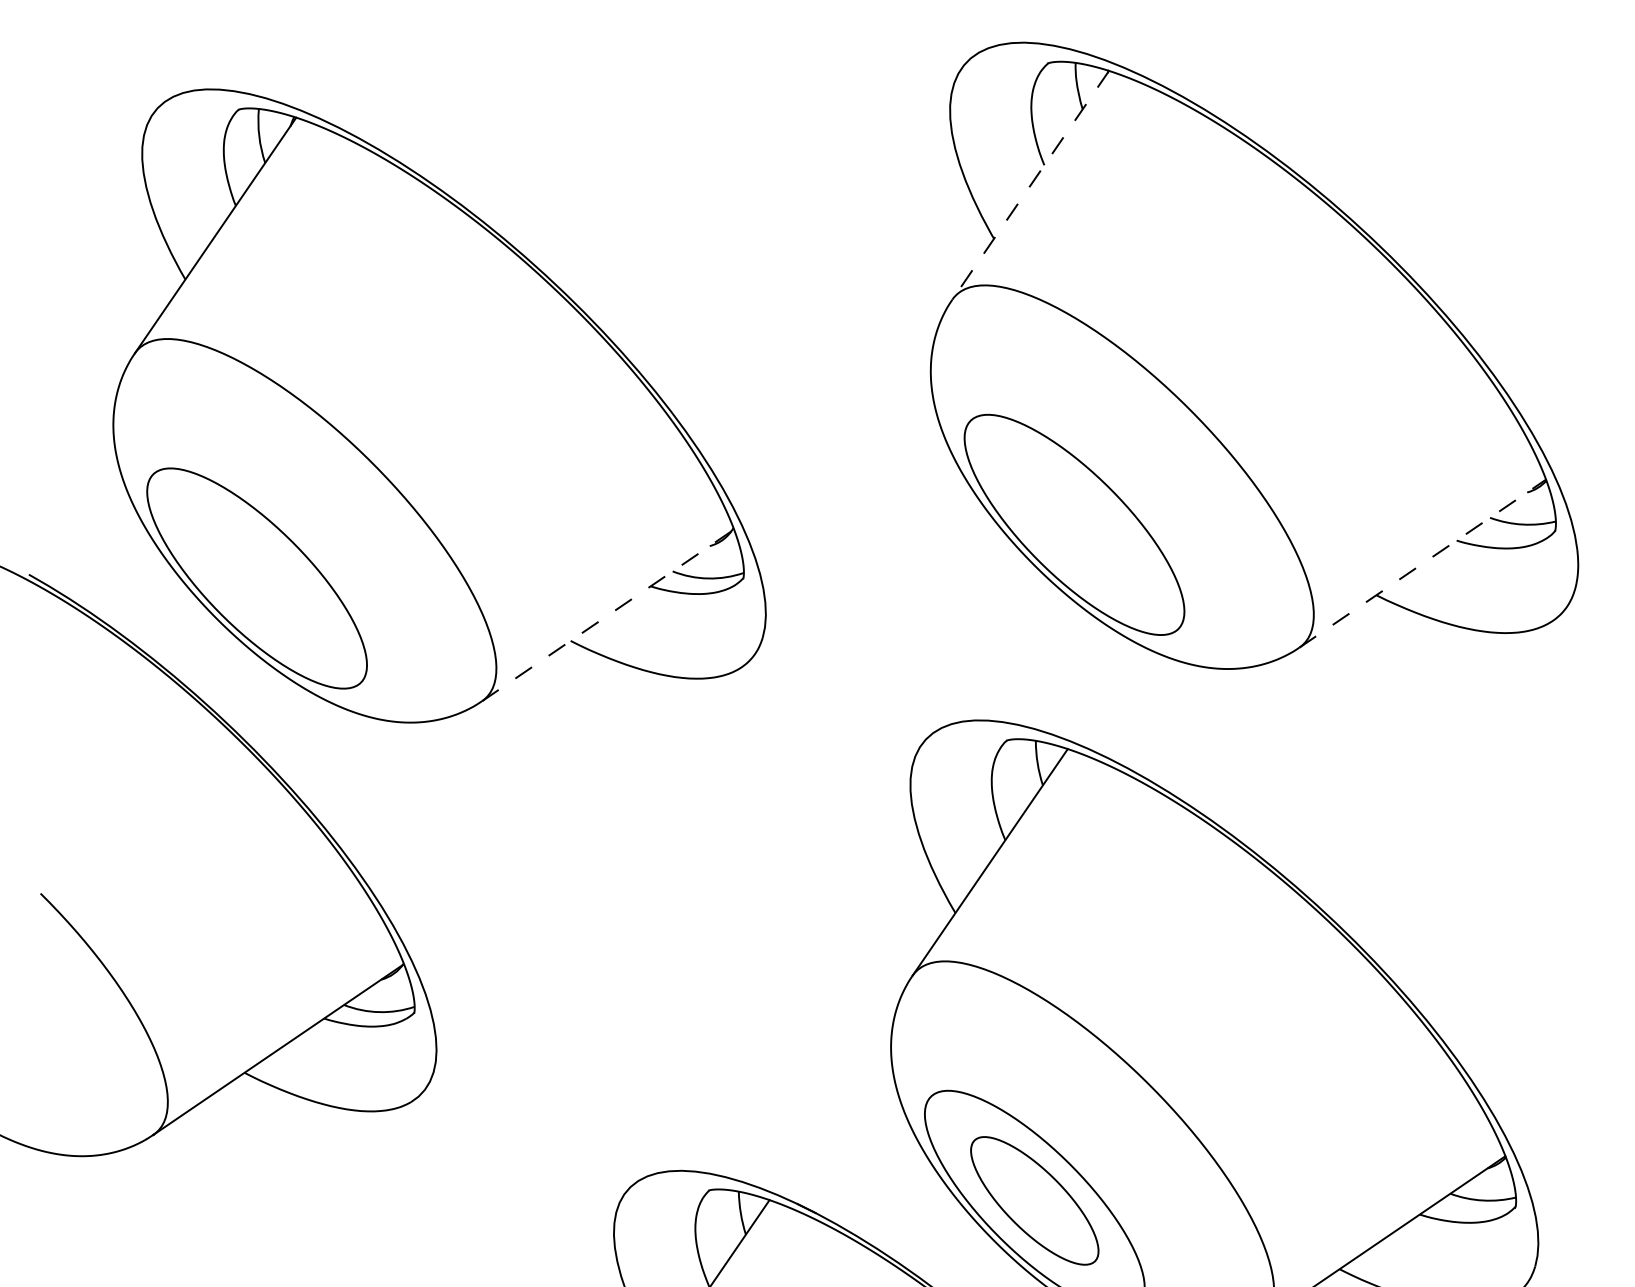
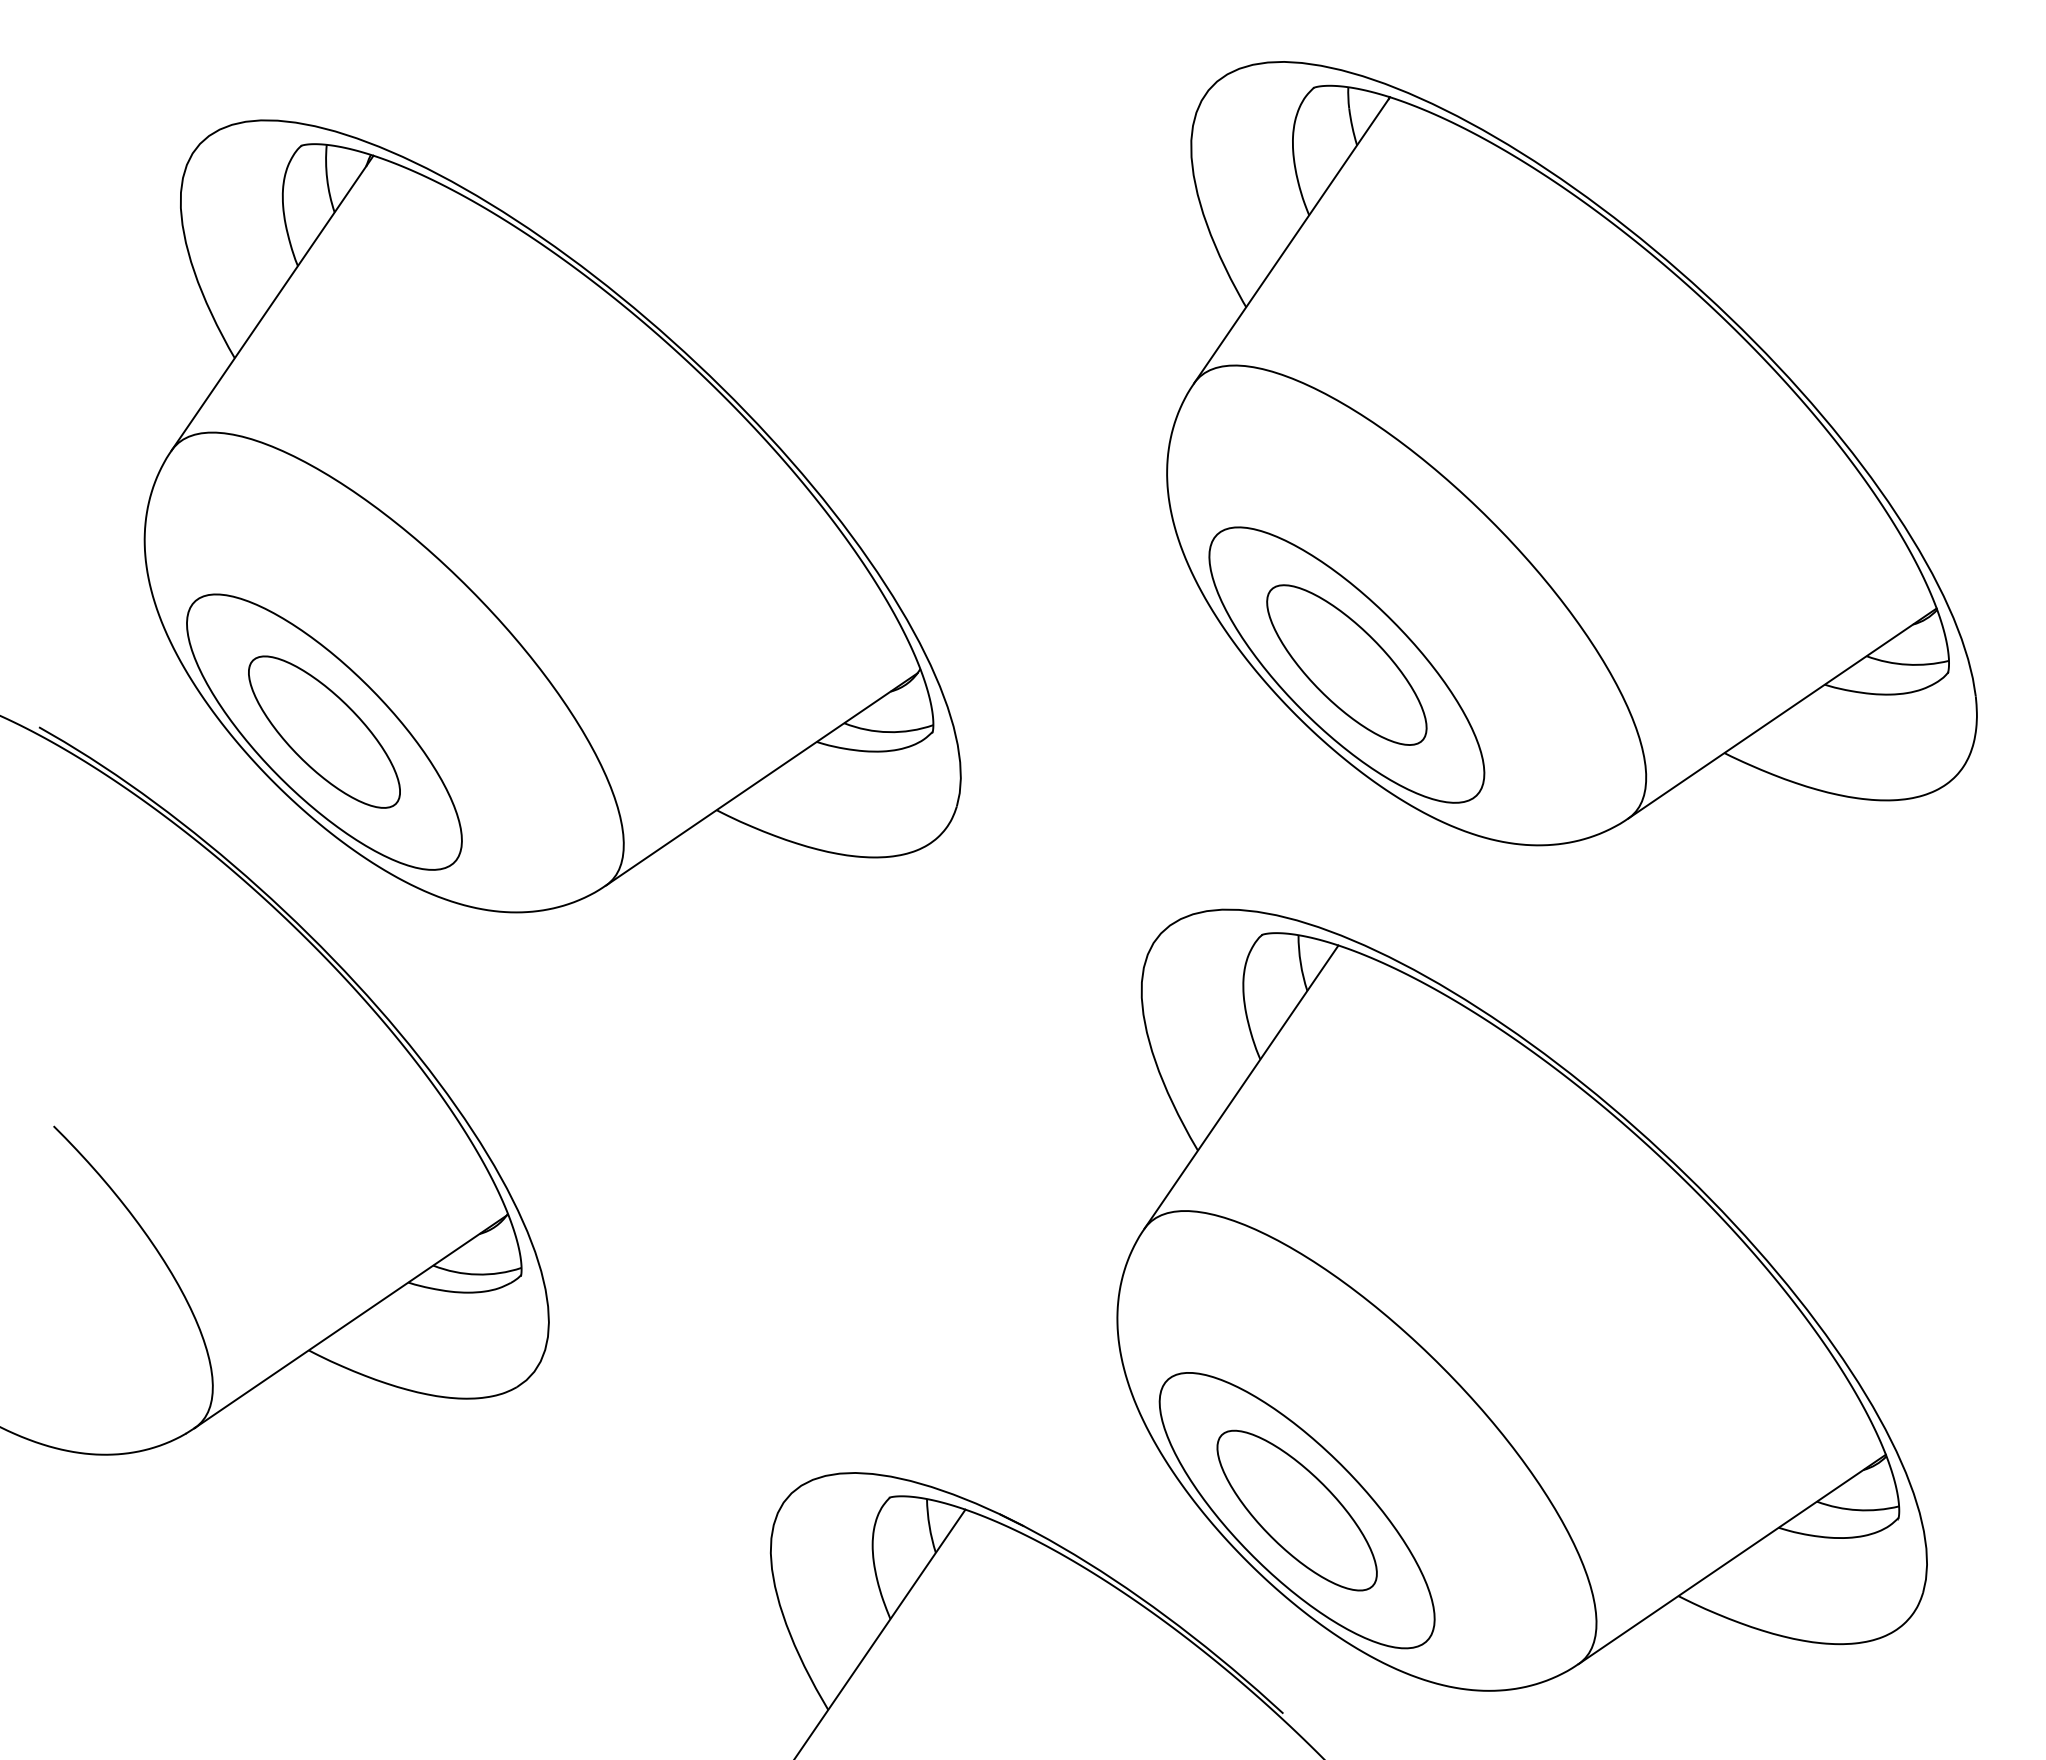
line: (1030, 185) -> (1291, 240), dashed -> solid
part: (1074, 524) -> (1346, 664), added
line: (1422, 563) -> (1782, 713), dashed -> solid
part: (257, 577) -> (324, 731), added
line: (606, 616) -> (761, 779), dashed -> solid

